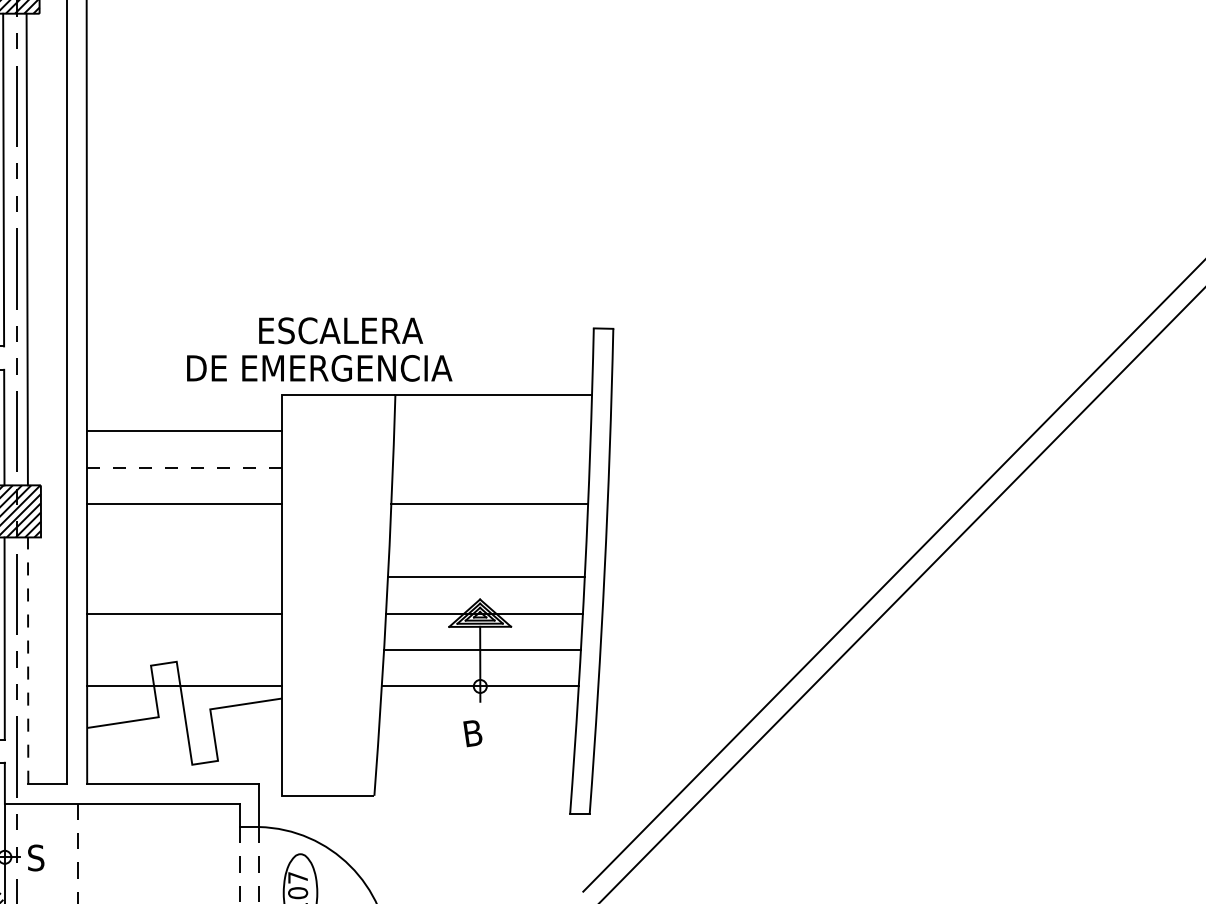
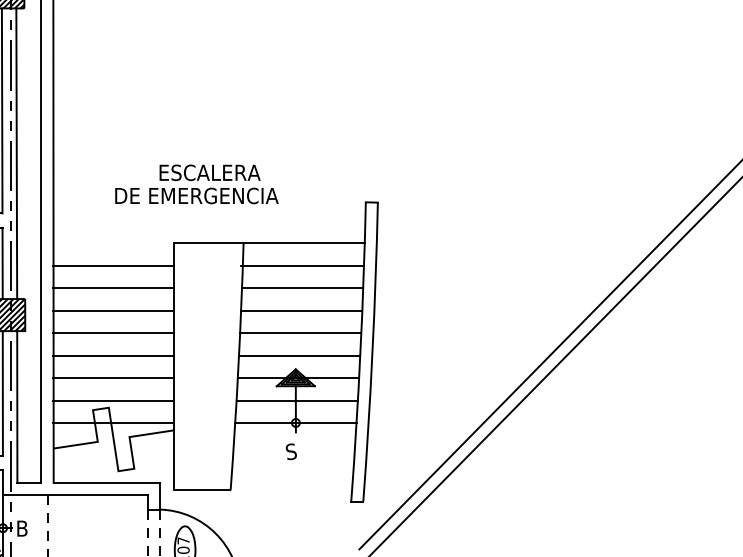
text: (318, 349) -> (196, 184), moved
line: (489, 430) -> (301, 265), added
line: (184, 468) -> (113, 288), dashed -> solid
line: (491, 468) -> (302, 288), added
line: (184, 541) -> (113, 333), added
line: (487, 541) -> (300, 333), added
line: (184, 576) -> (113, 355), added
line: (184, 650) -> (113, 400), added
line: (28, 661) -> (17, 407), dashed -> solid
text: (473, 732) -> (291, 451), B -> S
text: (36, 857) -> (22, 528), S -> B

